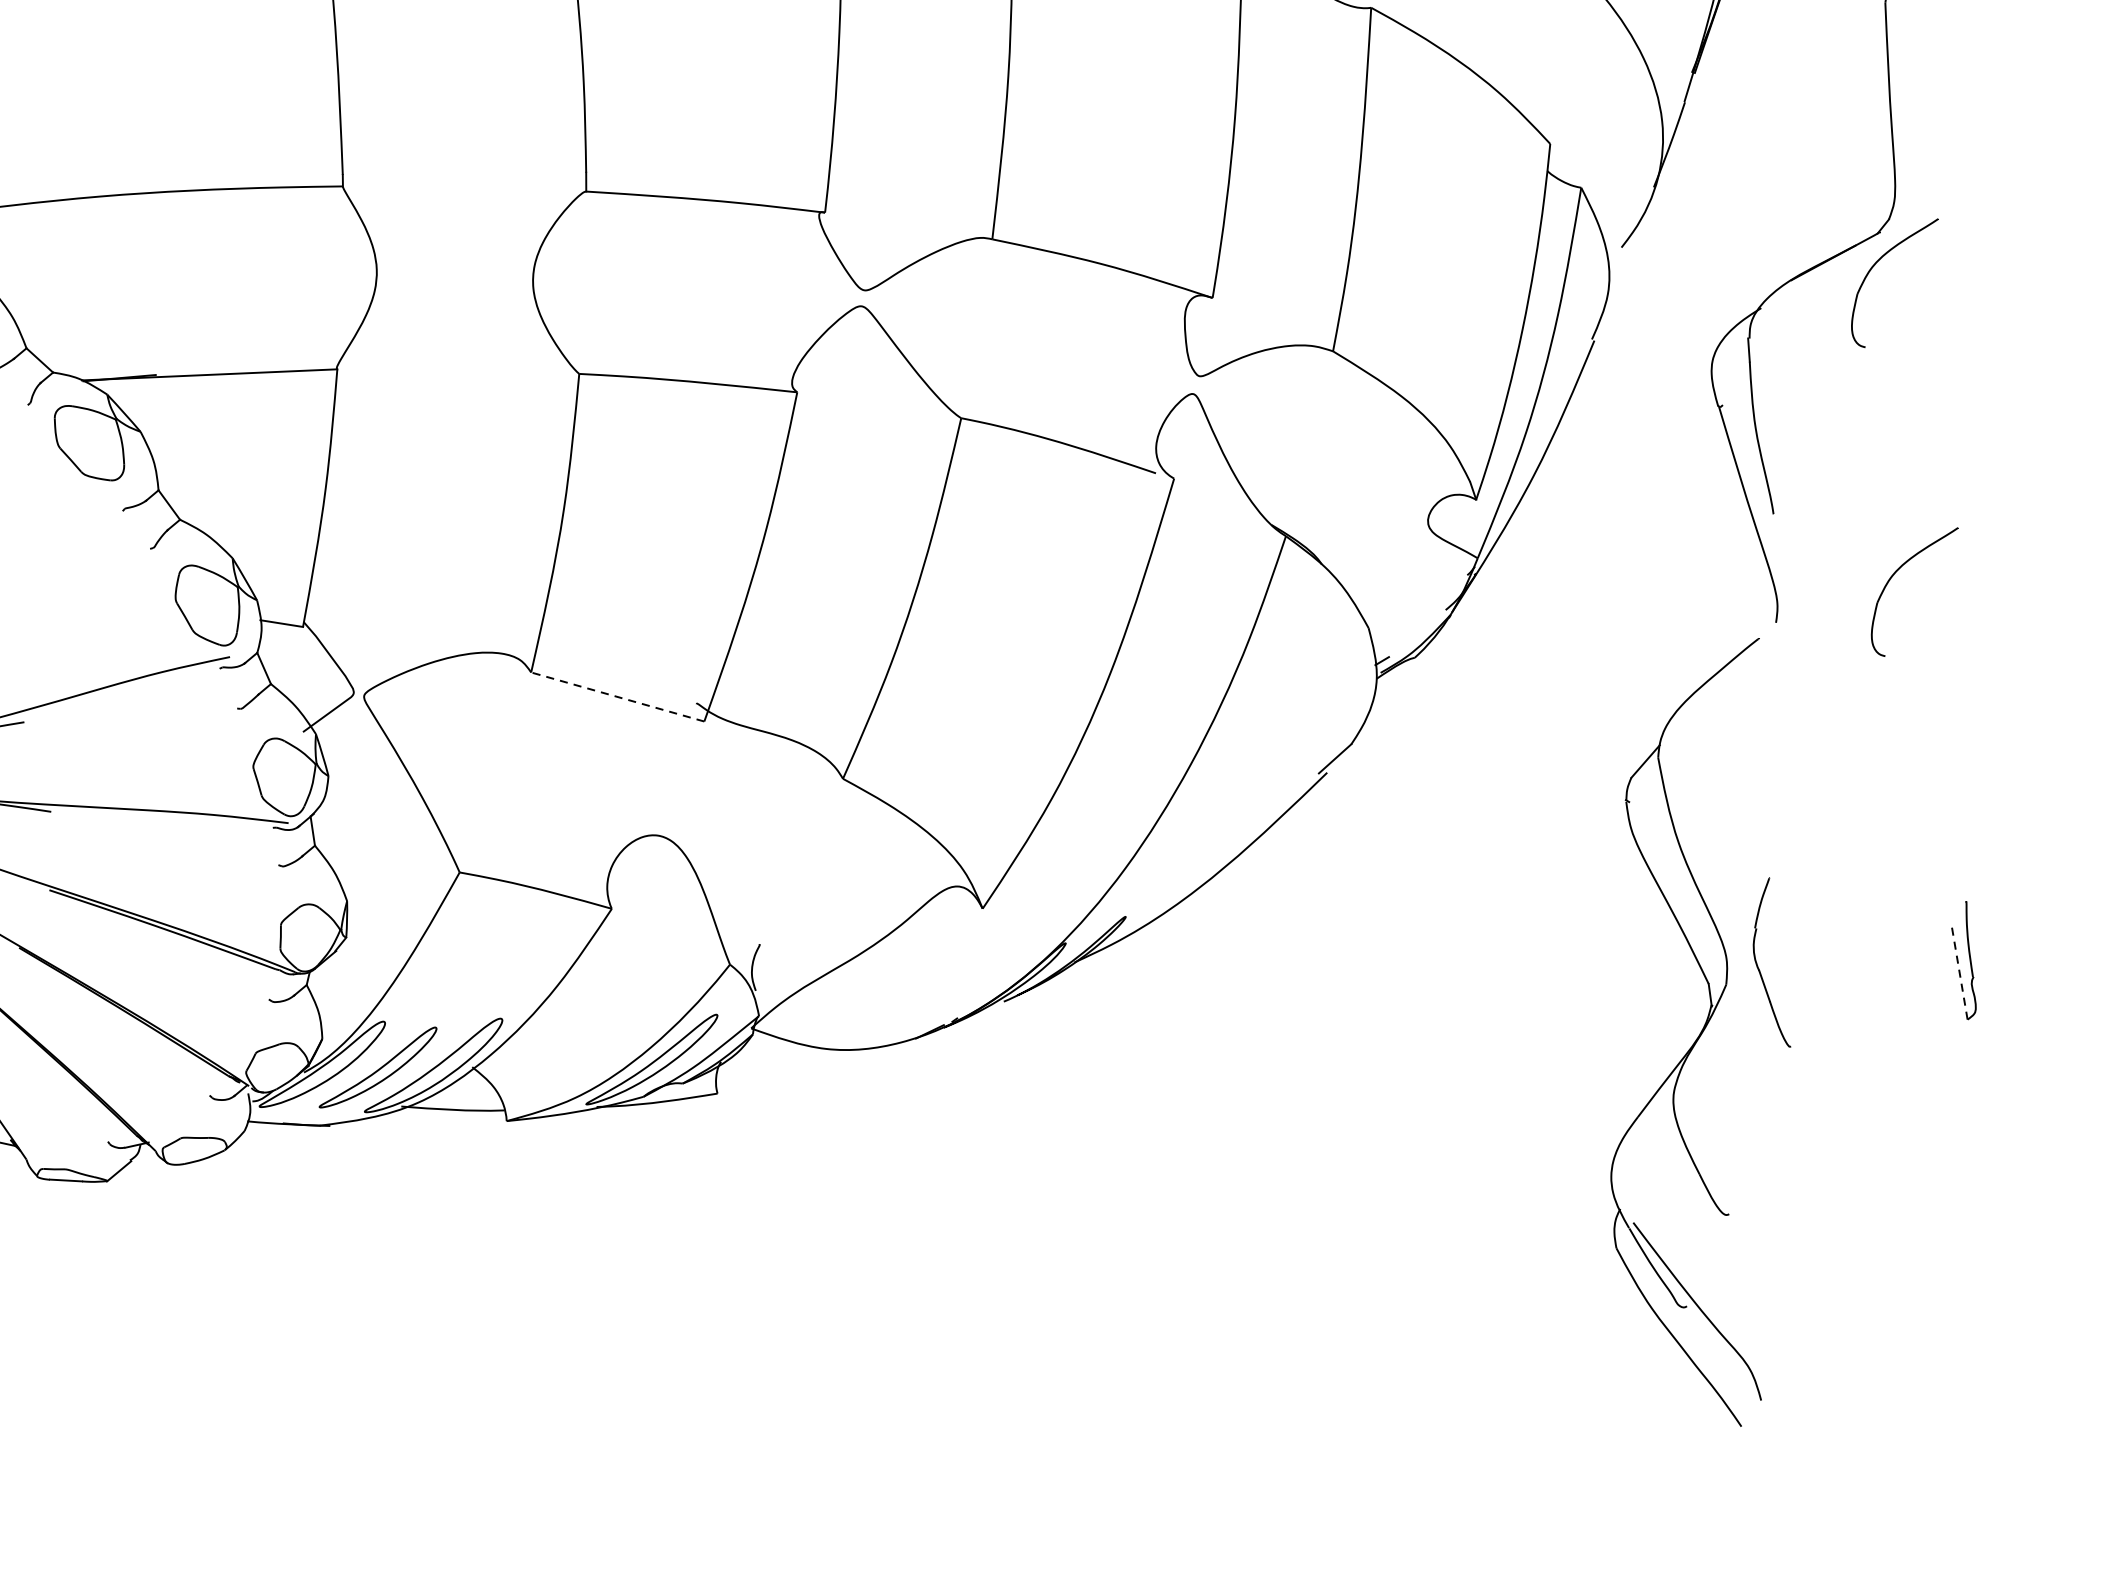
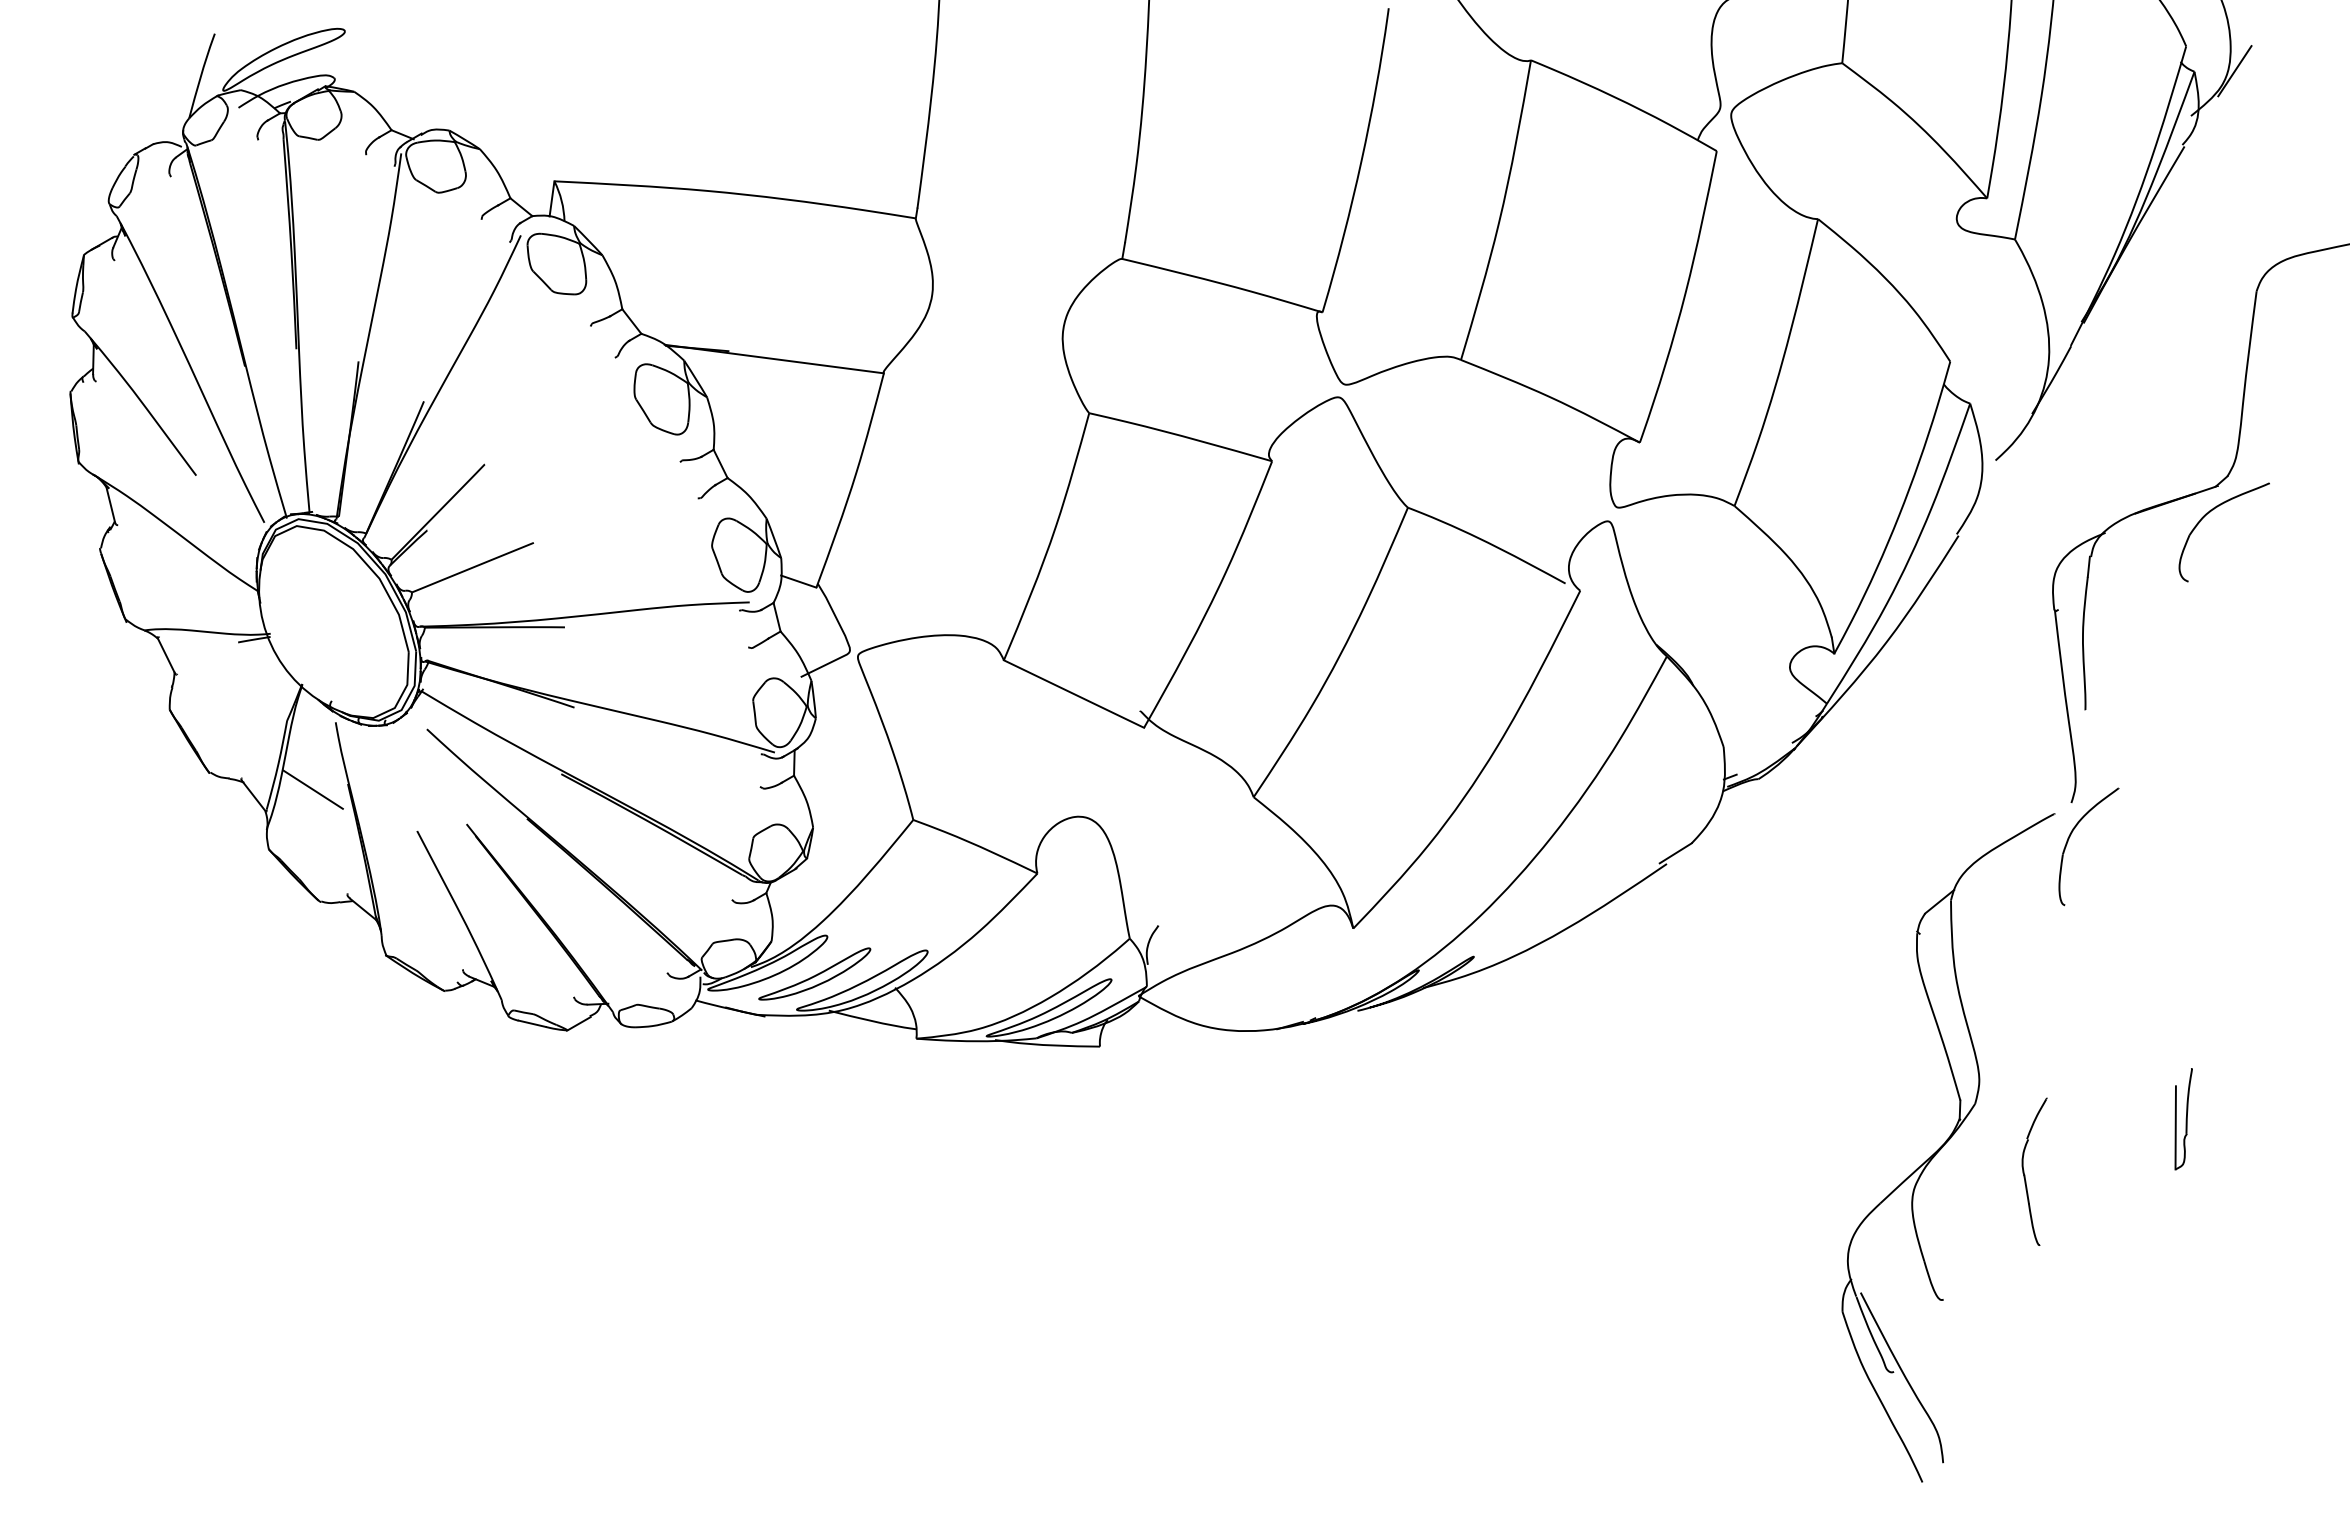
part: (1895, 574) -> (2180, 779), removed
part: (1781, 664) -> (2069, 839), added
line: (618, 697) -> (1074, 694), dashed -> solid
part: (1760, 970) -> (2025, 1175), moved
line: (1959, 971) -> (2175, 1127), dashed -> solid

